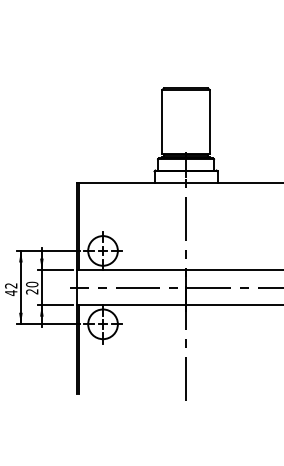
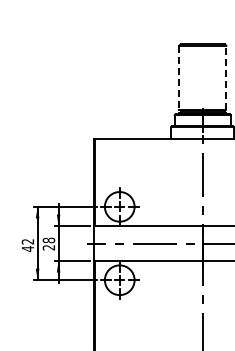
line: (209, 121) -> (226, 77), solid -> dashed
line: (162, 122) -> (179, 78), solid -> dashed
text: (32, 284) -> (49, 240), 20 -> 28

